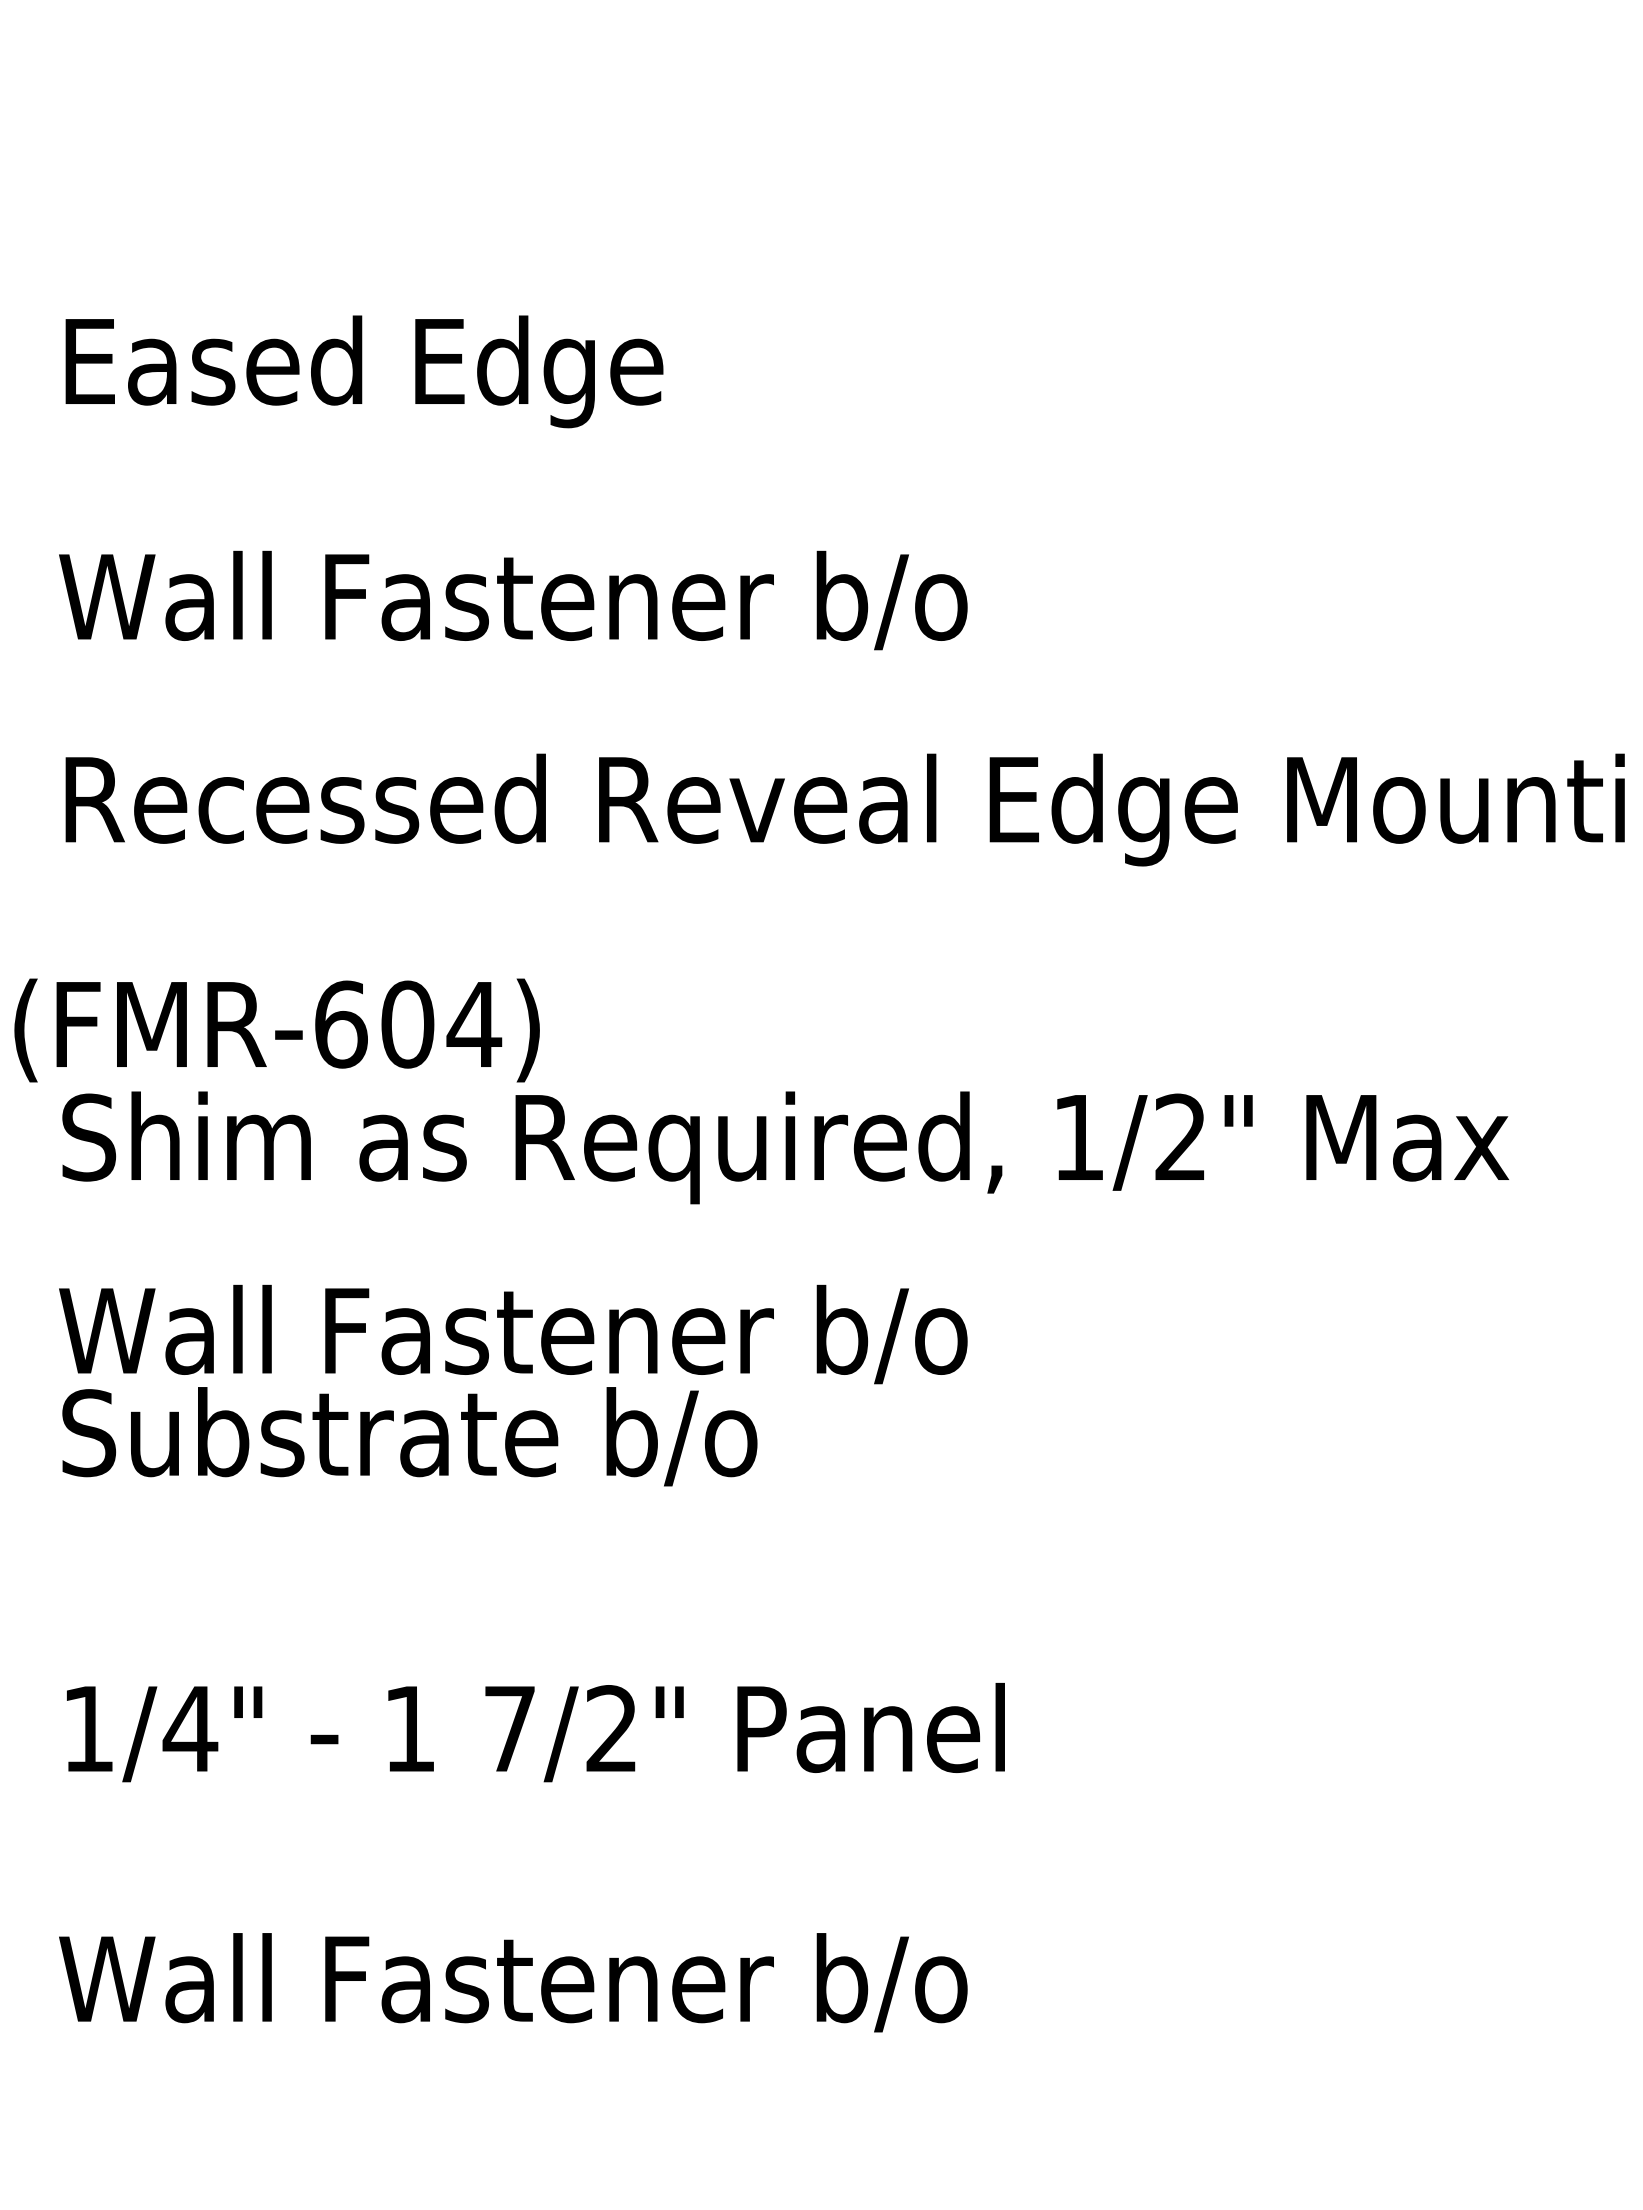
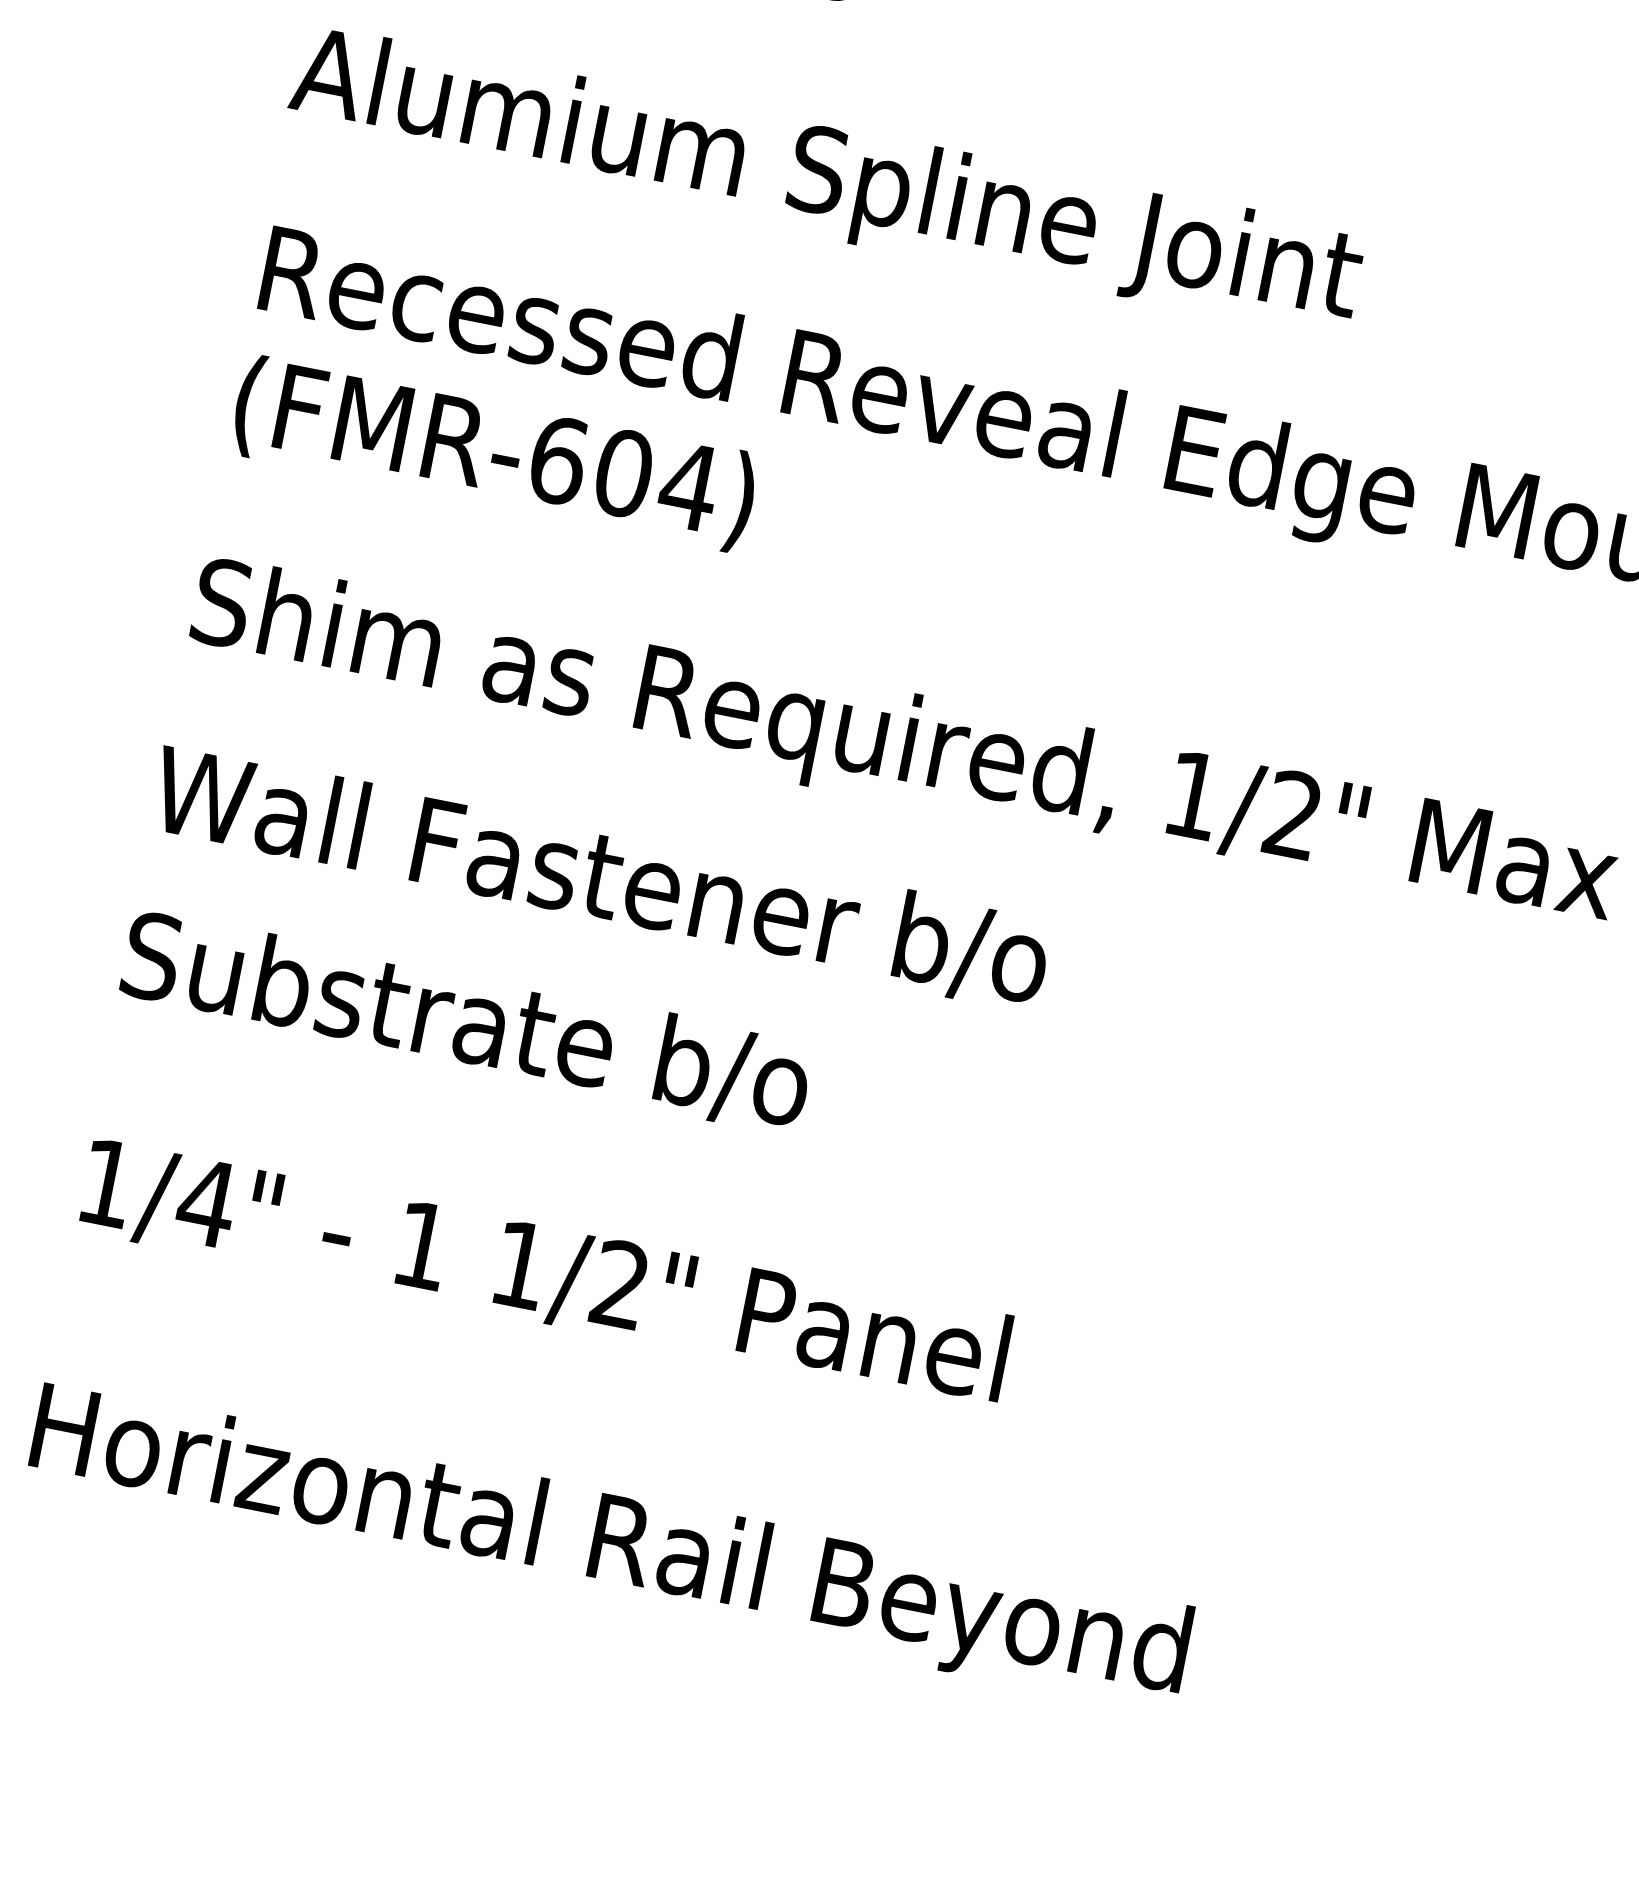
text: (598, 606) -> (825, 180), Wall Fastener b/o -> Alumium Spline Joint
text: (276, 1030) -> (493, 453), moved
text: (409, 1436) -> (466, 1022), moved
text: (509, 1728) -> (520, 1264), 7/2" -> 1/2"
text: (649, 1989) -> (606, 1547), Wall Fastener b/o -> Horizontal Rail Beyond

